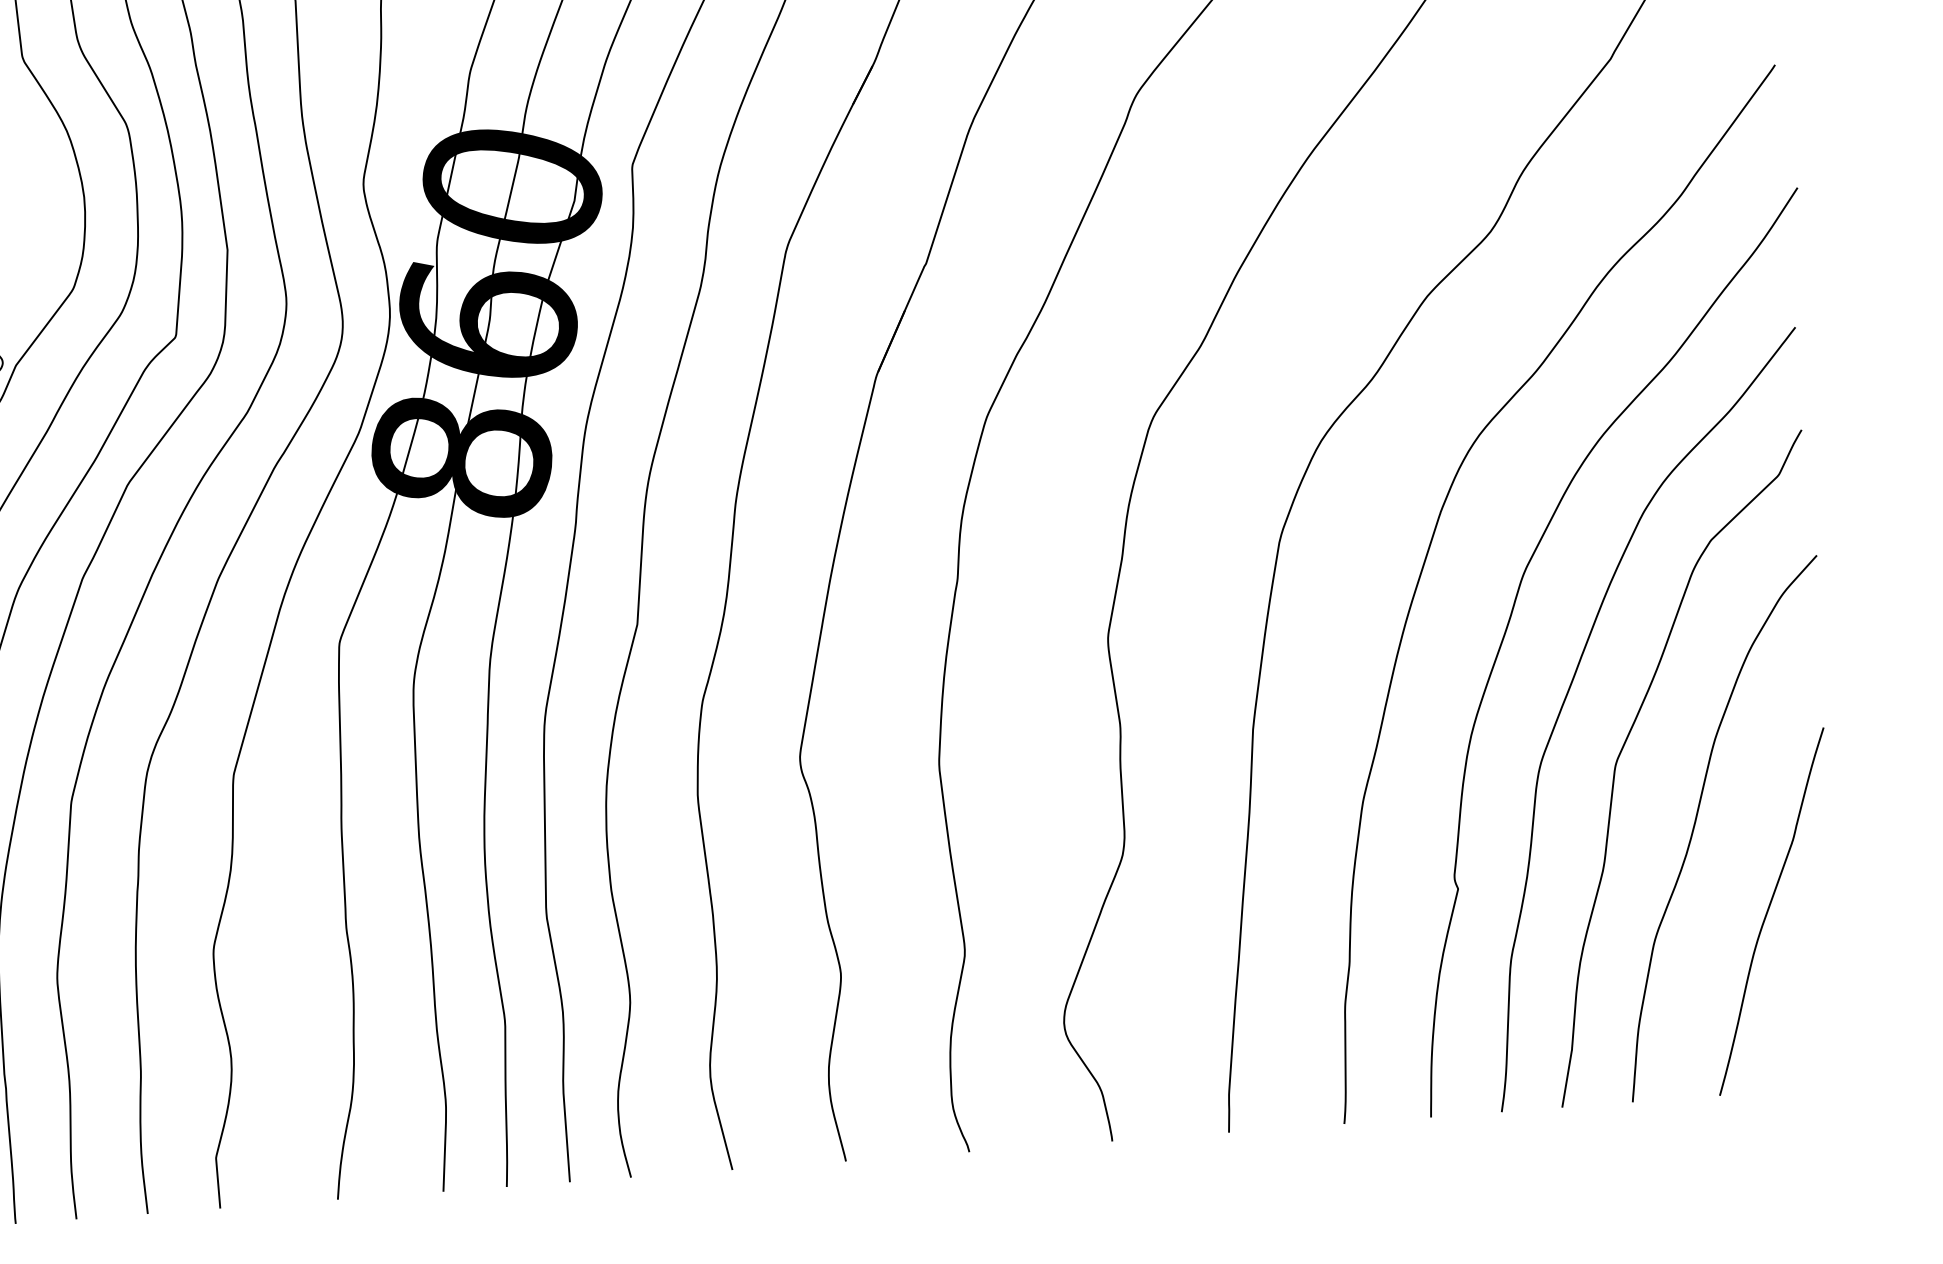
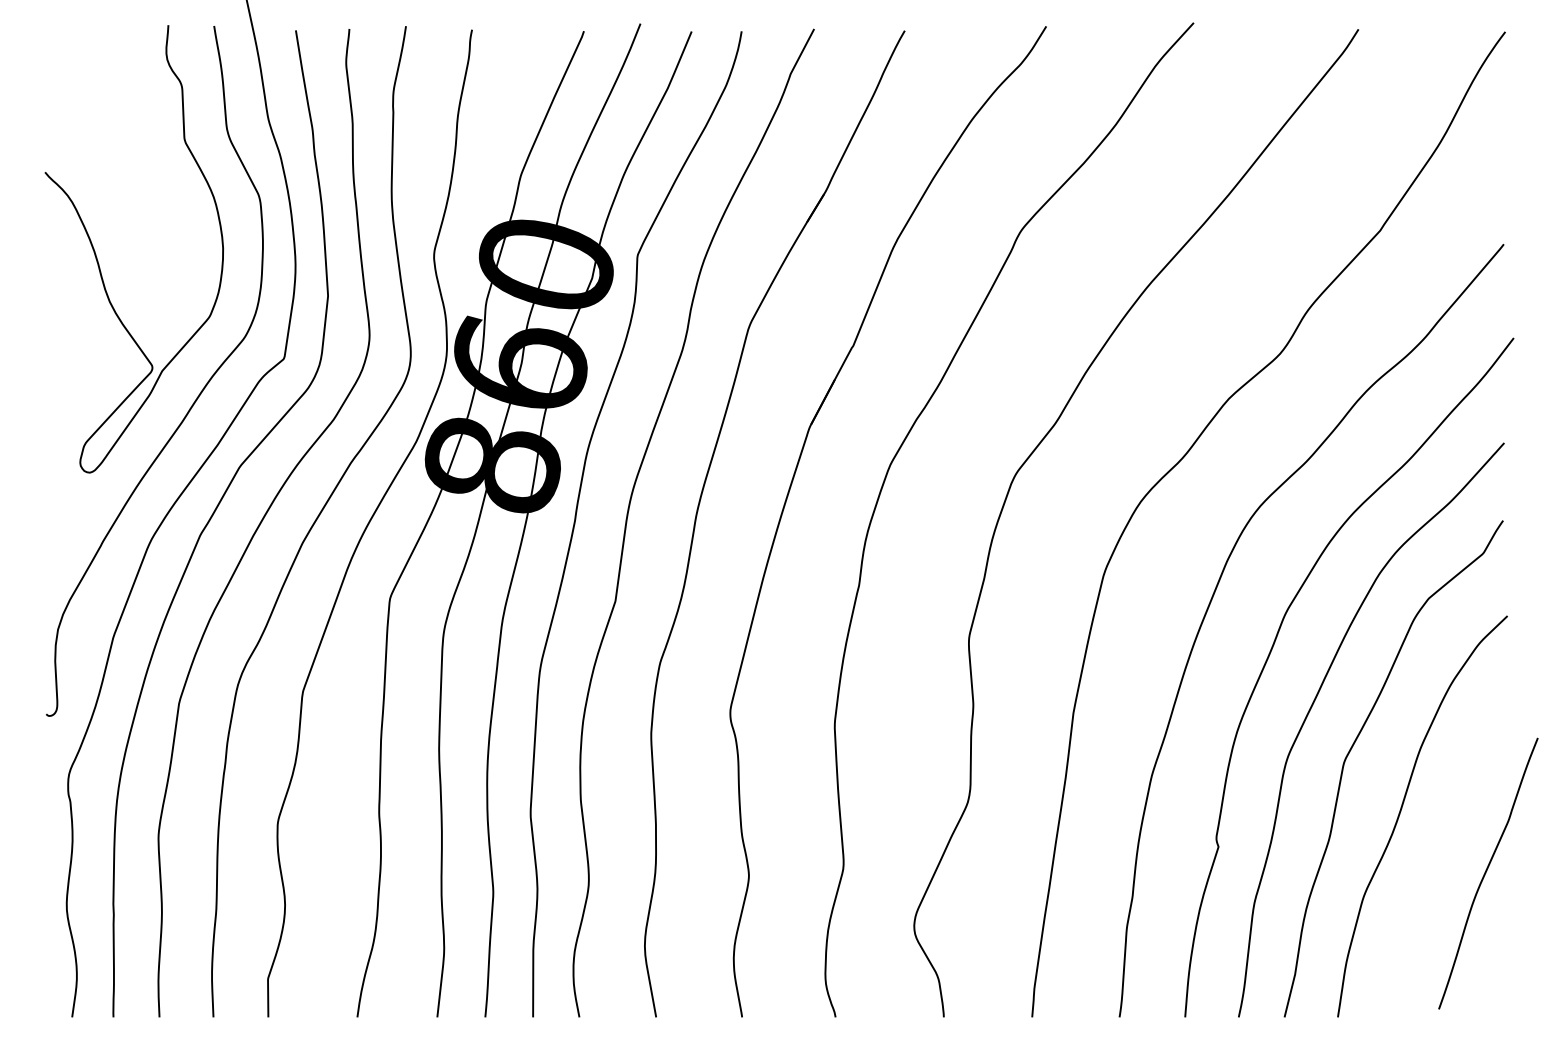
curve: (1769, 911) -> (1486, 873), moved

